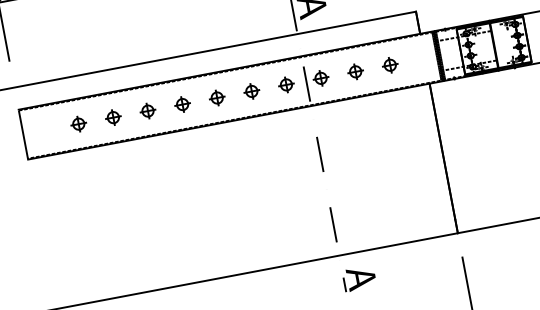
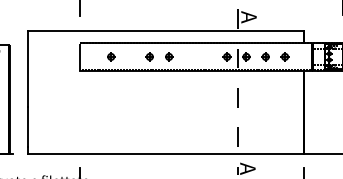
part: (251, 90) -> (207, 56), removed
part: (217, 97) -> (188, 56), removed
part: (113, 116) -> (130, 56), removed

